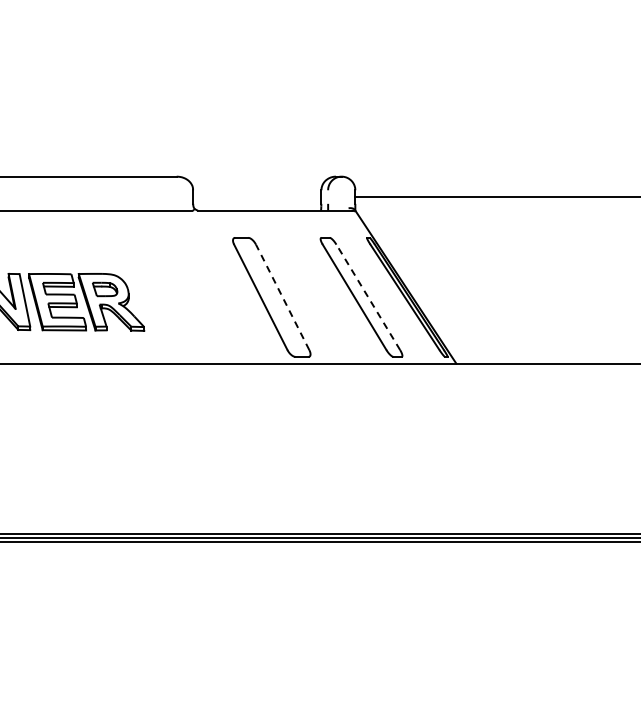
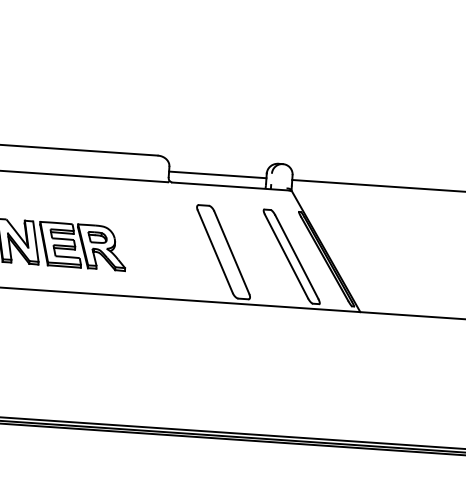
line: (257, 196) -> (217, 174), added
line: (282, 296) -> (231, 252), dashed -> solid
line: (368, 297) -> (297, 257), dashed -> solid

